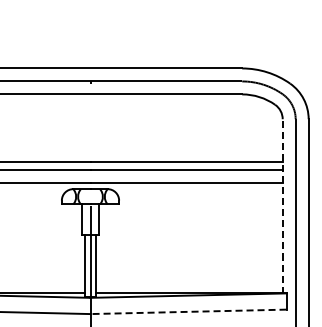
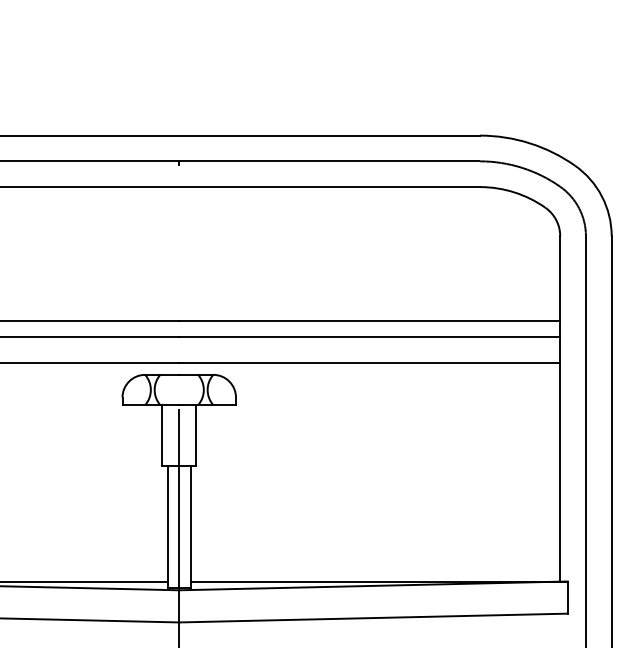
line: (282, 205) -> (559, 407), dashed -> solid
line: (188, 311) -> (373, 617), dashed -> solid

